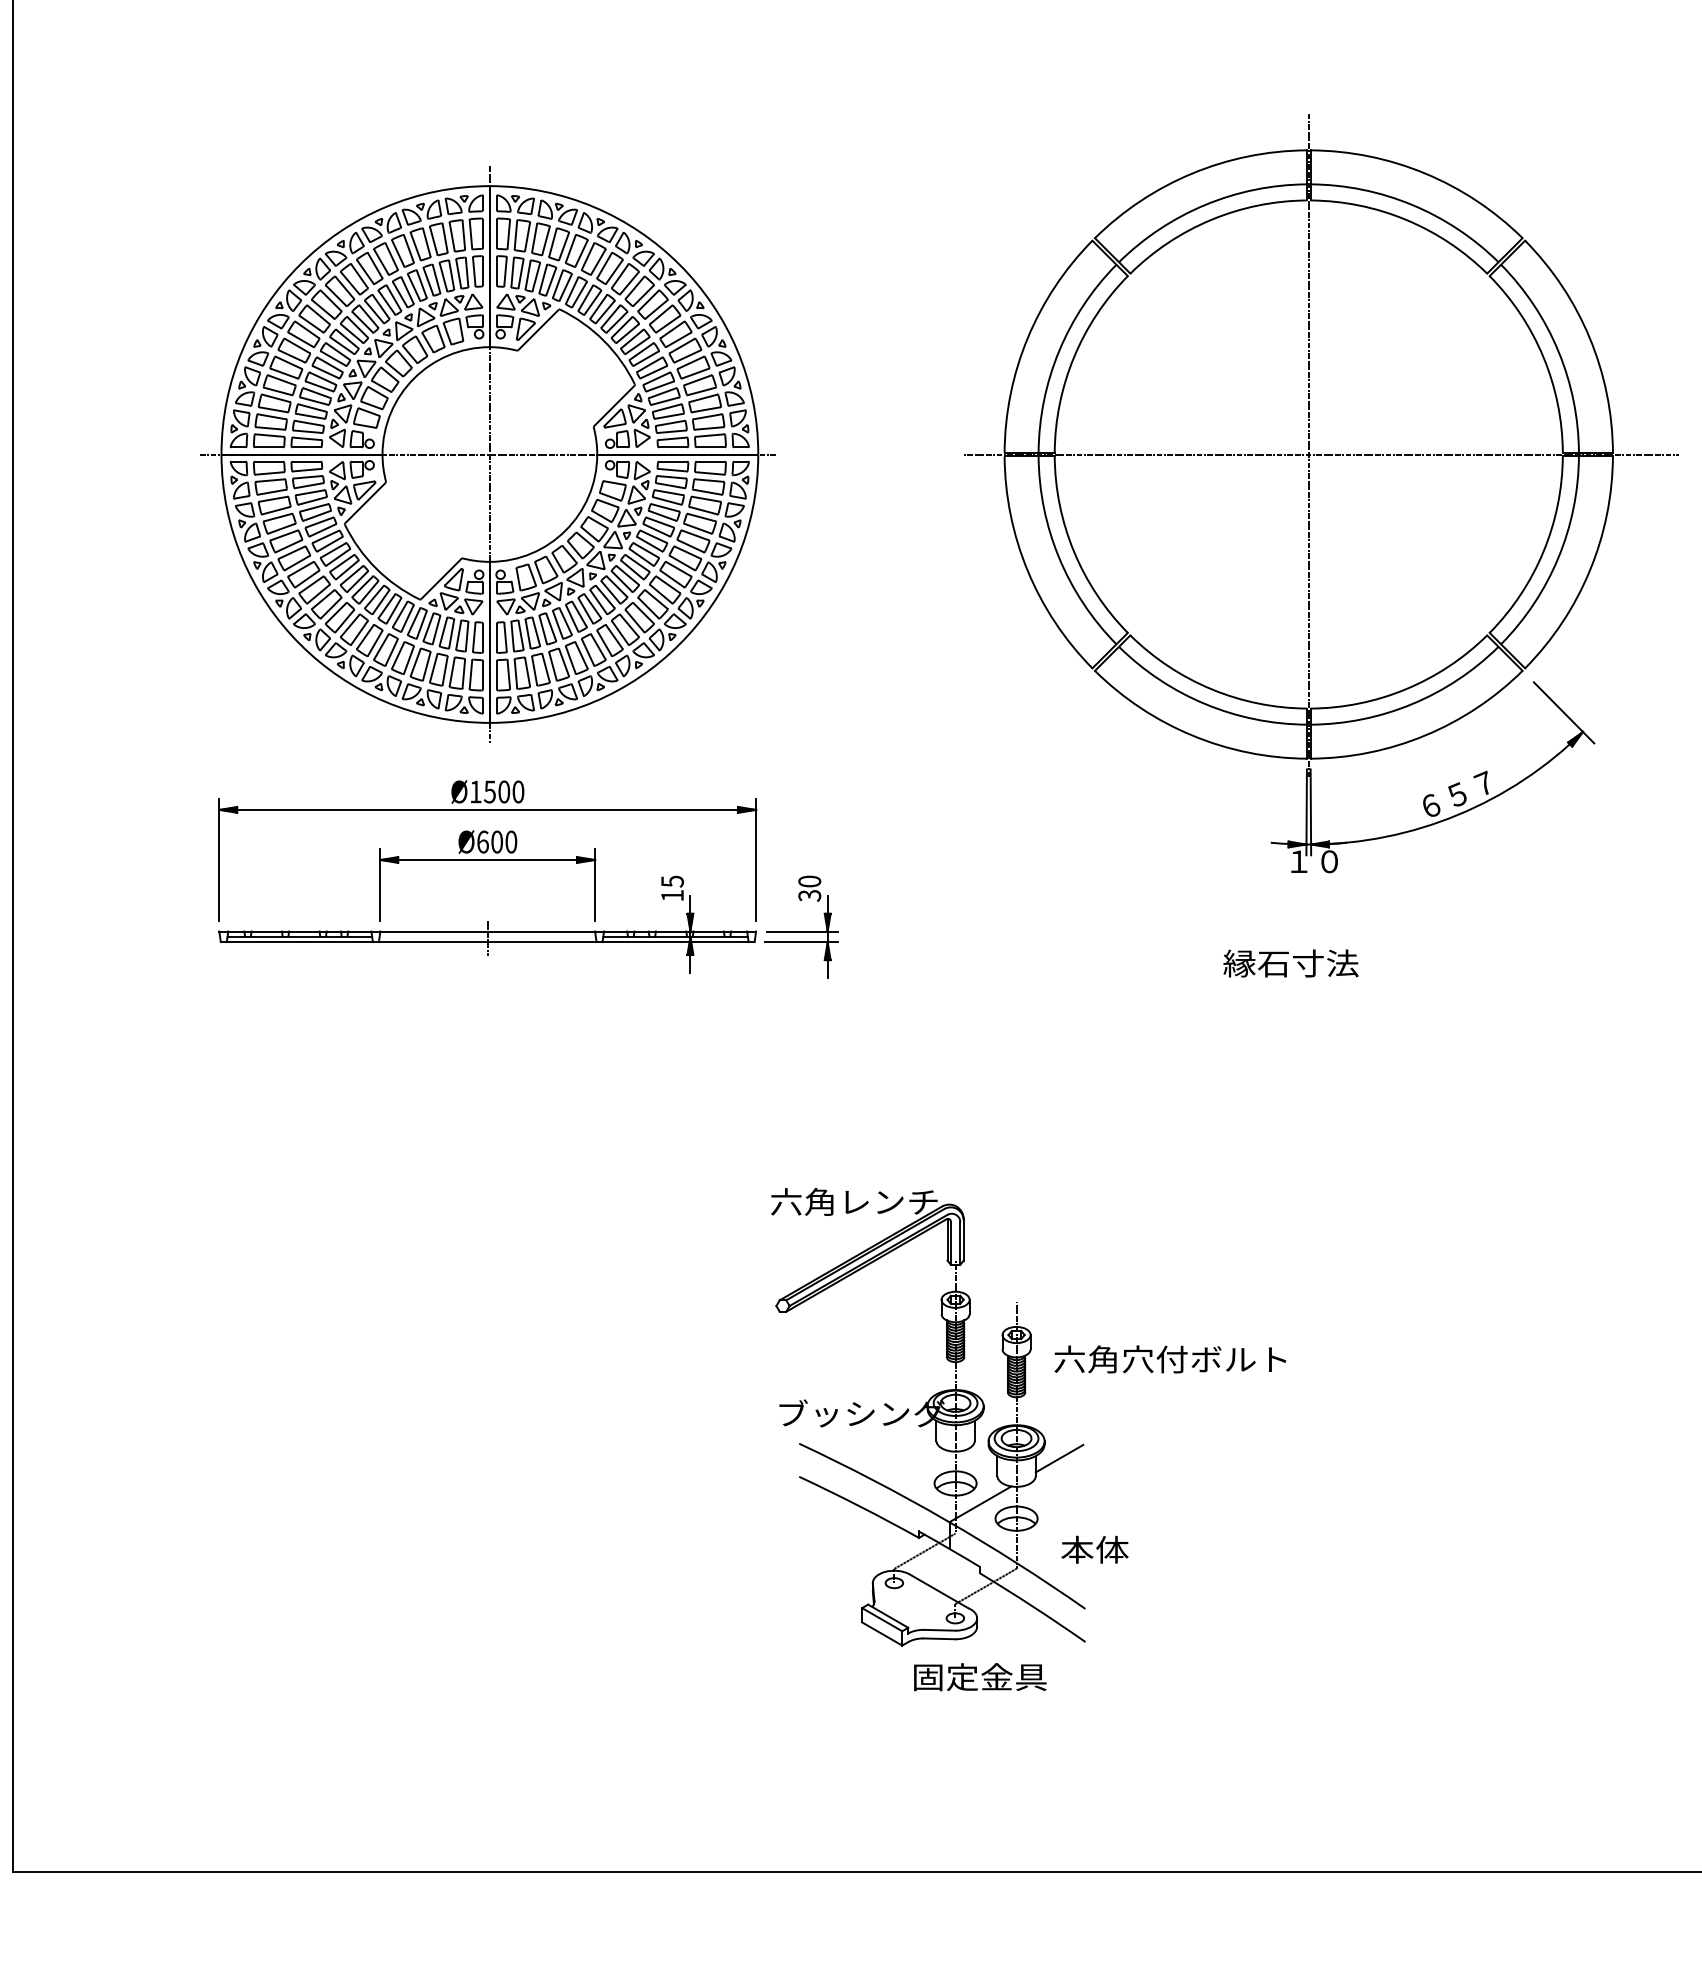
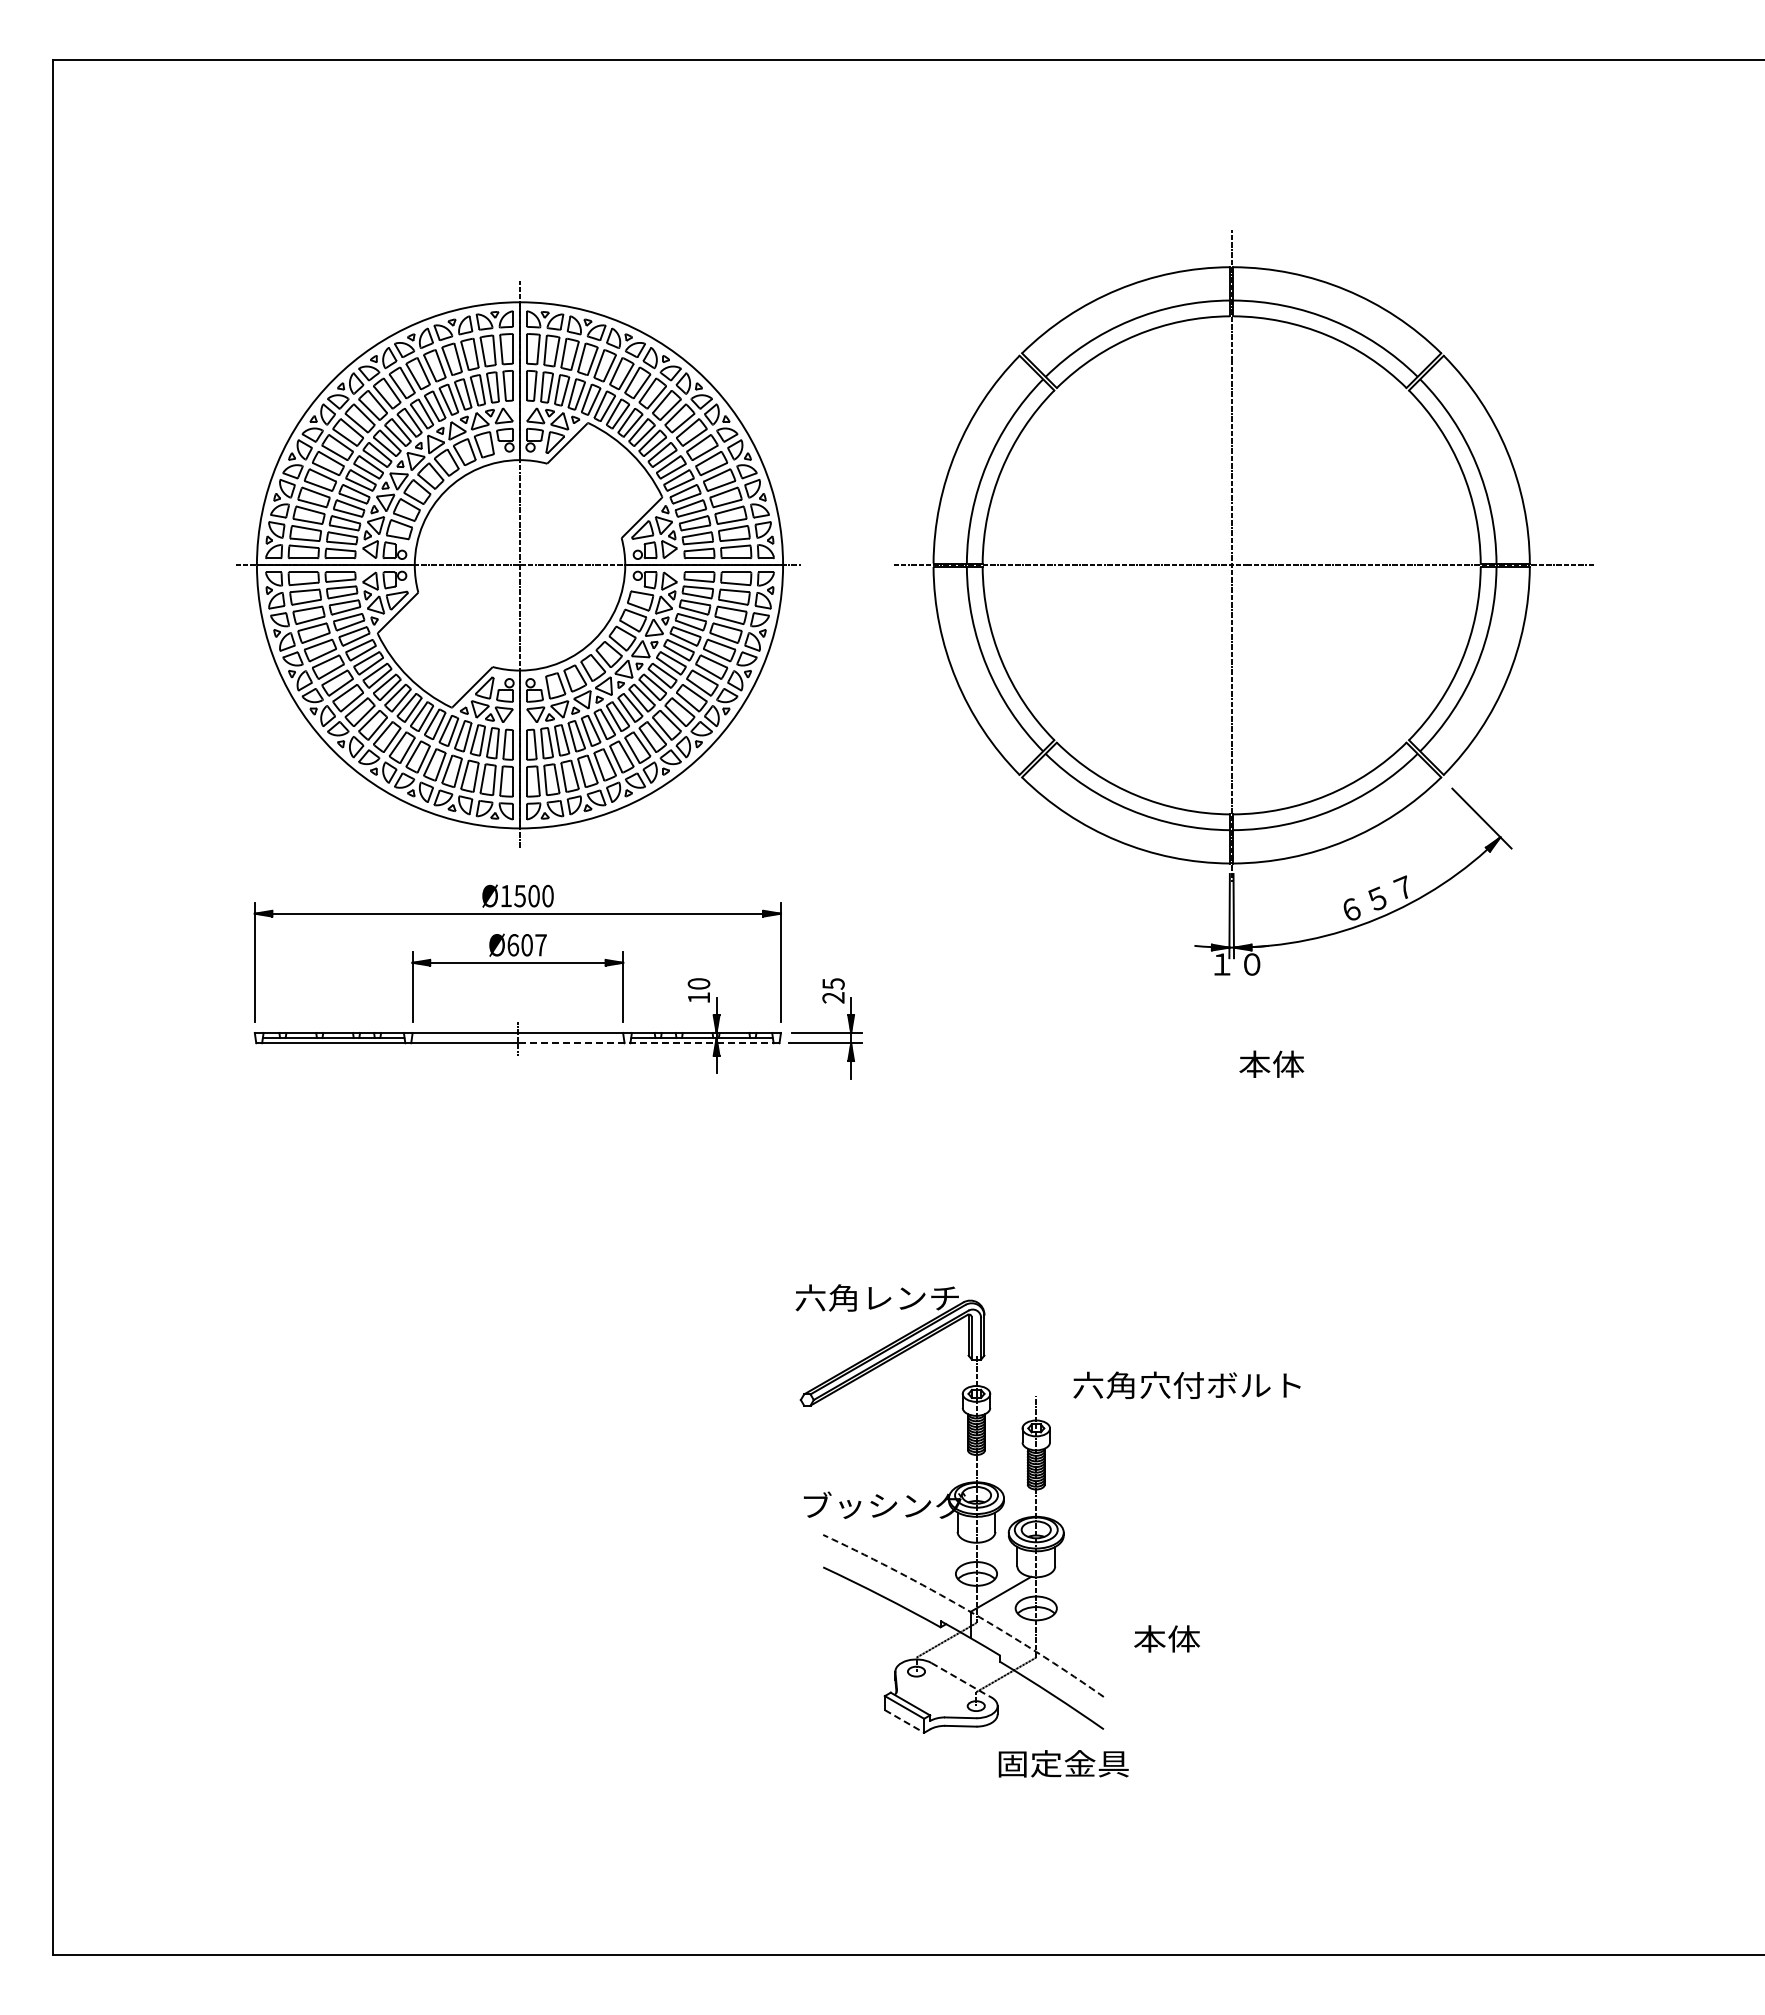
part: (1320, 492) -> (1243, 602), moved
text: (510, 842) -> (540, 945), Ø600 -> Ø607
text: (671, 881) -> (698, 983), 15 -> 10
text: (809, 888) -> (833, 990), 30 -> 25
line: (619, 942) -> (647, 1043), solid -> dashed
text: (1291, 962) -> (1305, 1063), 縁石寸法 -> 本体
text: (1169, 1358) -> (1186, 1384), moved
line: (1059, 1458) -> (1078, 1549), removed
arc: (946, 1519) -> (967, 1609), solid -> dashed
text: (1094, 1549) -> (1166, 1638), moved
line: (939, 1591) -> (960, 1679), solid -> dashed
line: (882, 1634) -> (904, 1721), solid -> dashed
text: (980, 1676) -> (1063, 1763), moved

